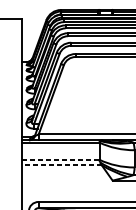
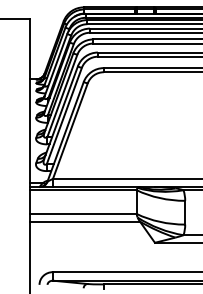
line: (60, 159) -> (83, 213), dashed -> solid
line: (61, 165) -> (84, 221), dashed -> solid

